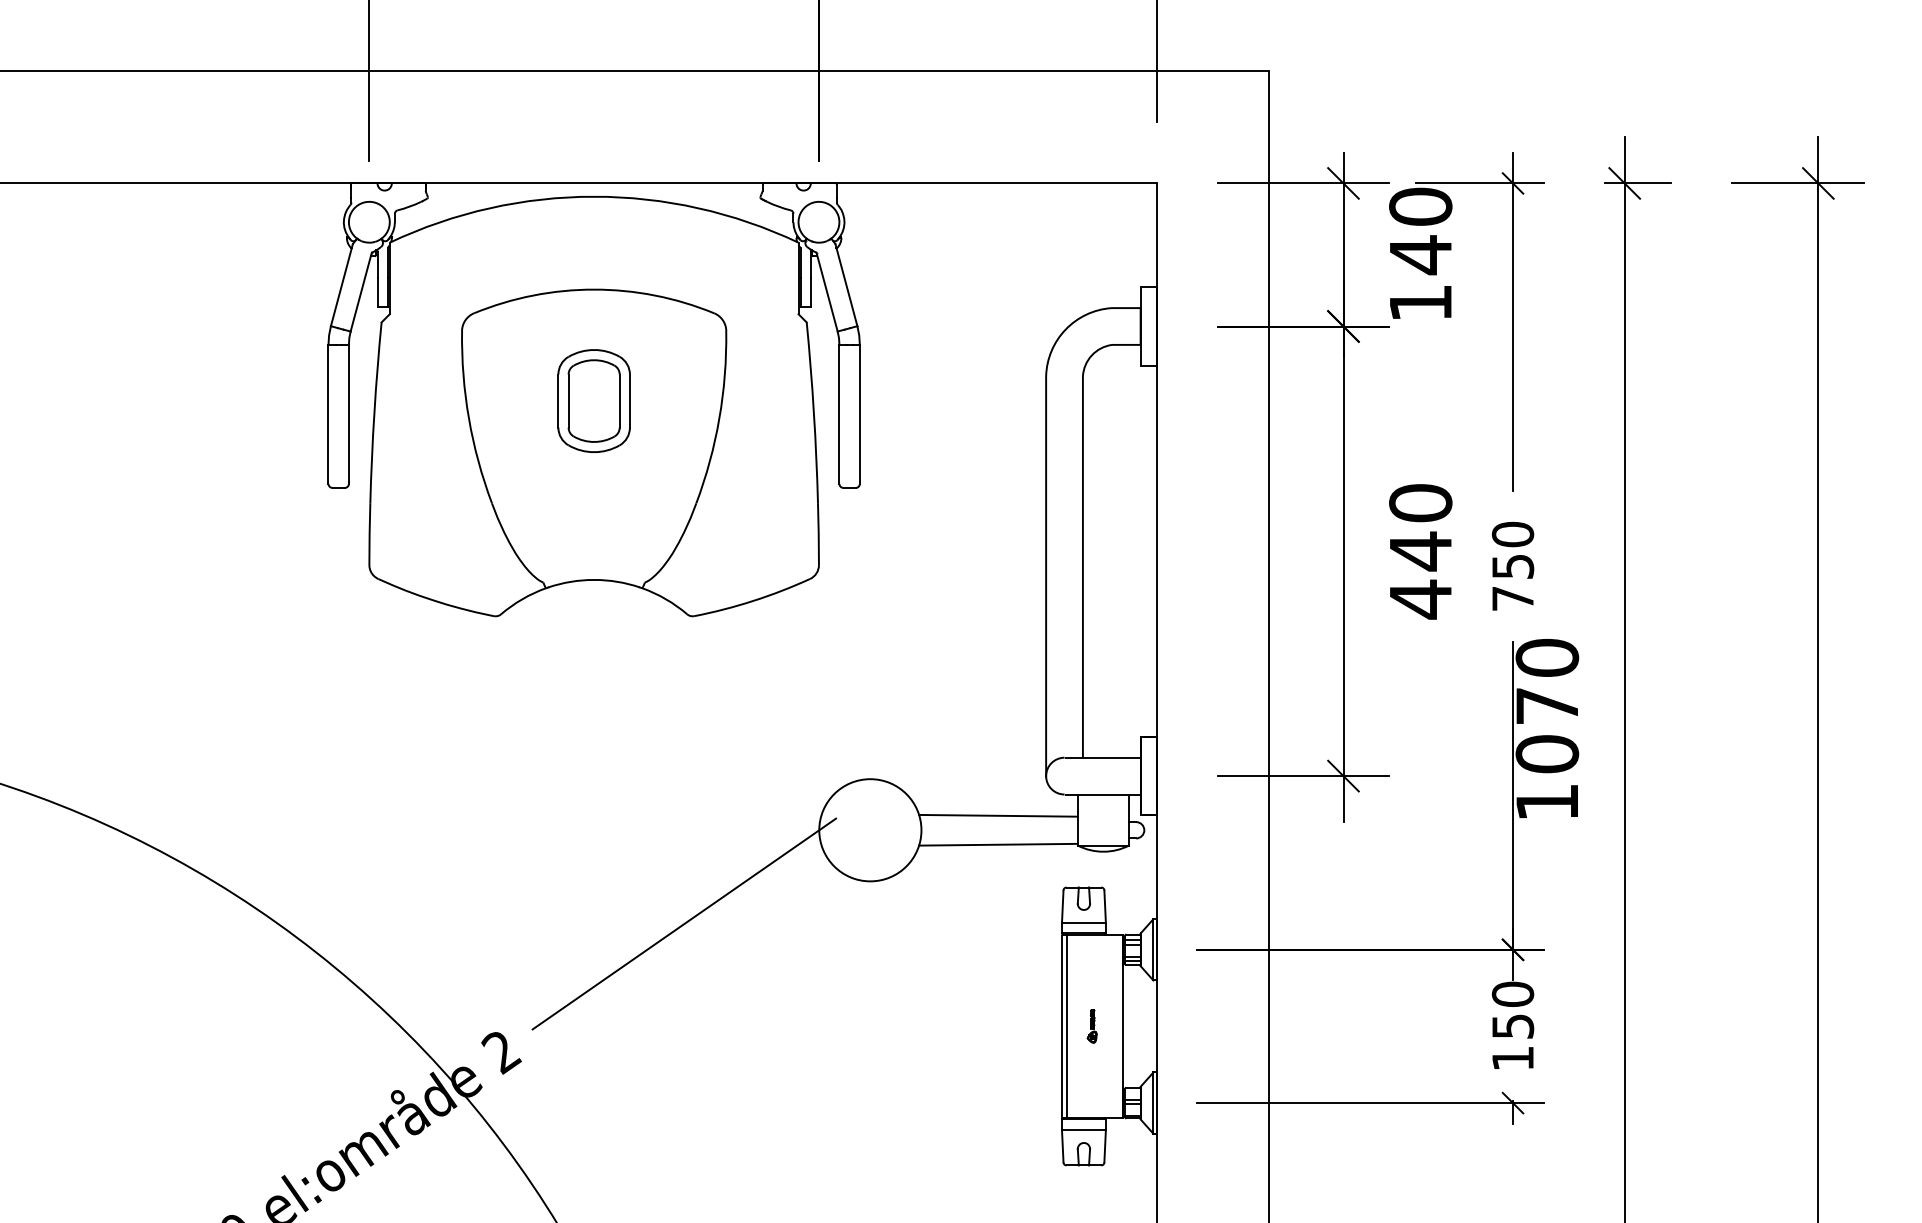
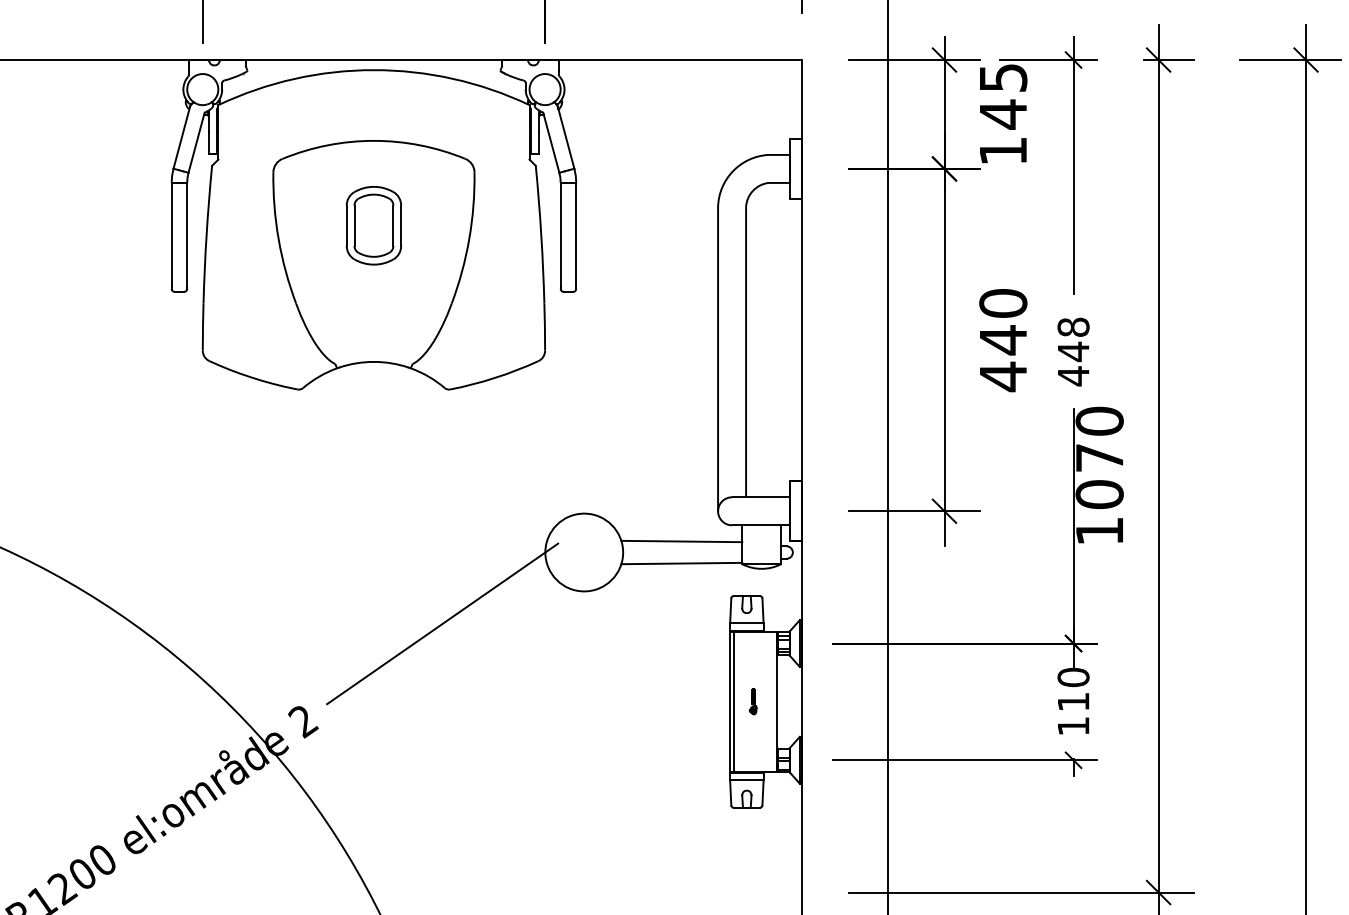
text: (1420, 206) -> (1003, 77), 140 -> 145
text: (1513, 566) -> (1073, 351), 750 -> 448
text: (1513, 1026) -> (1073, 701), 150 -> 110

